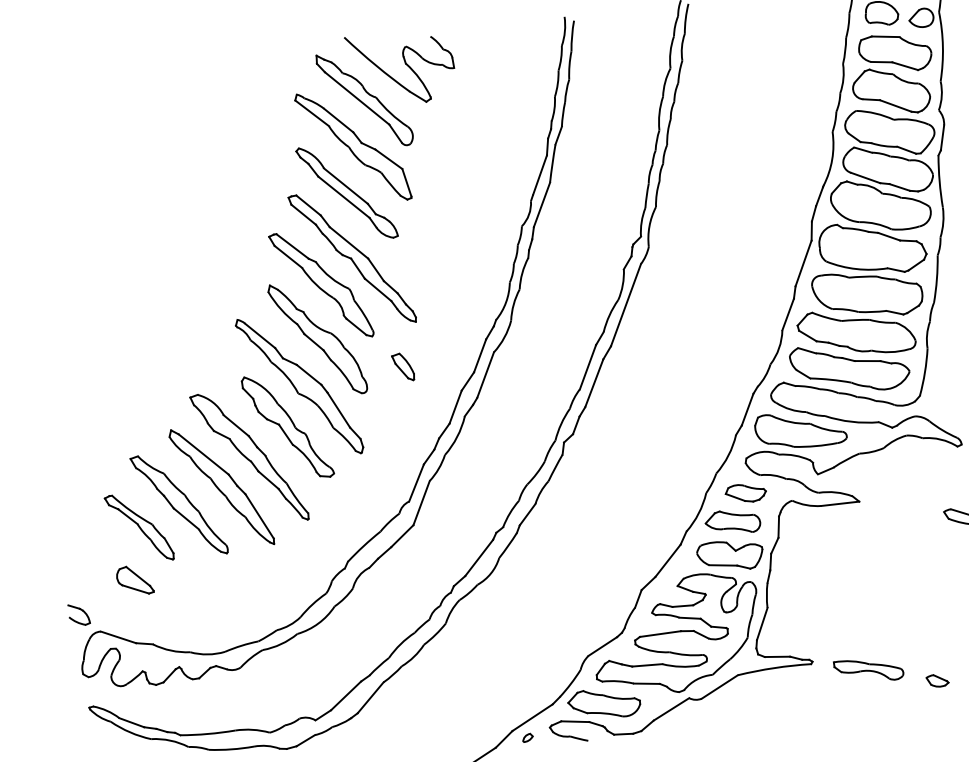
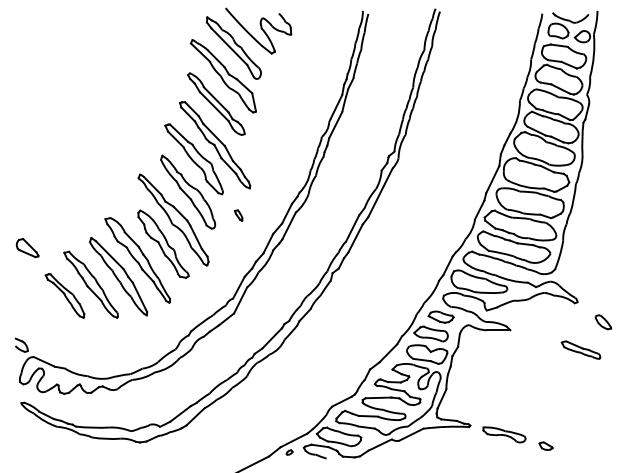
part: (402, 367) -> (238, 215), size x0.6
part: (134, 581) -> (27, 248), moved

